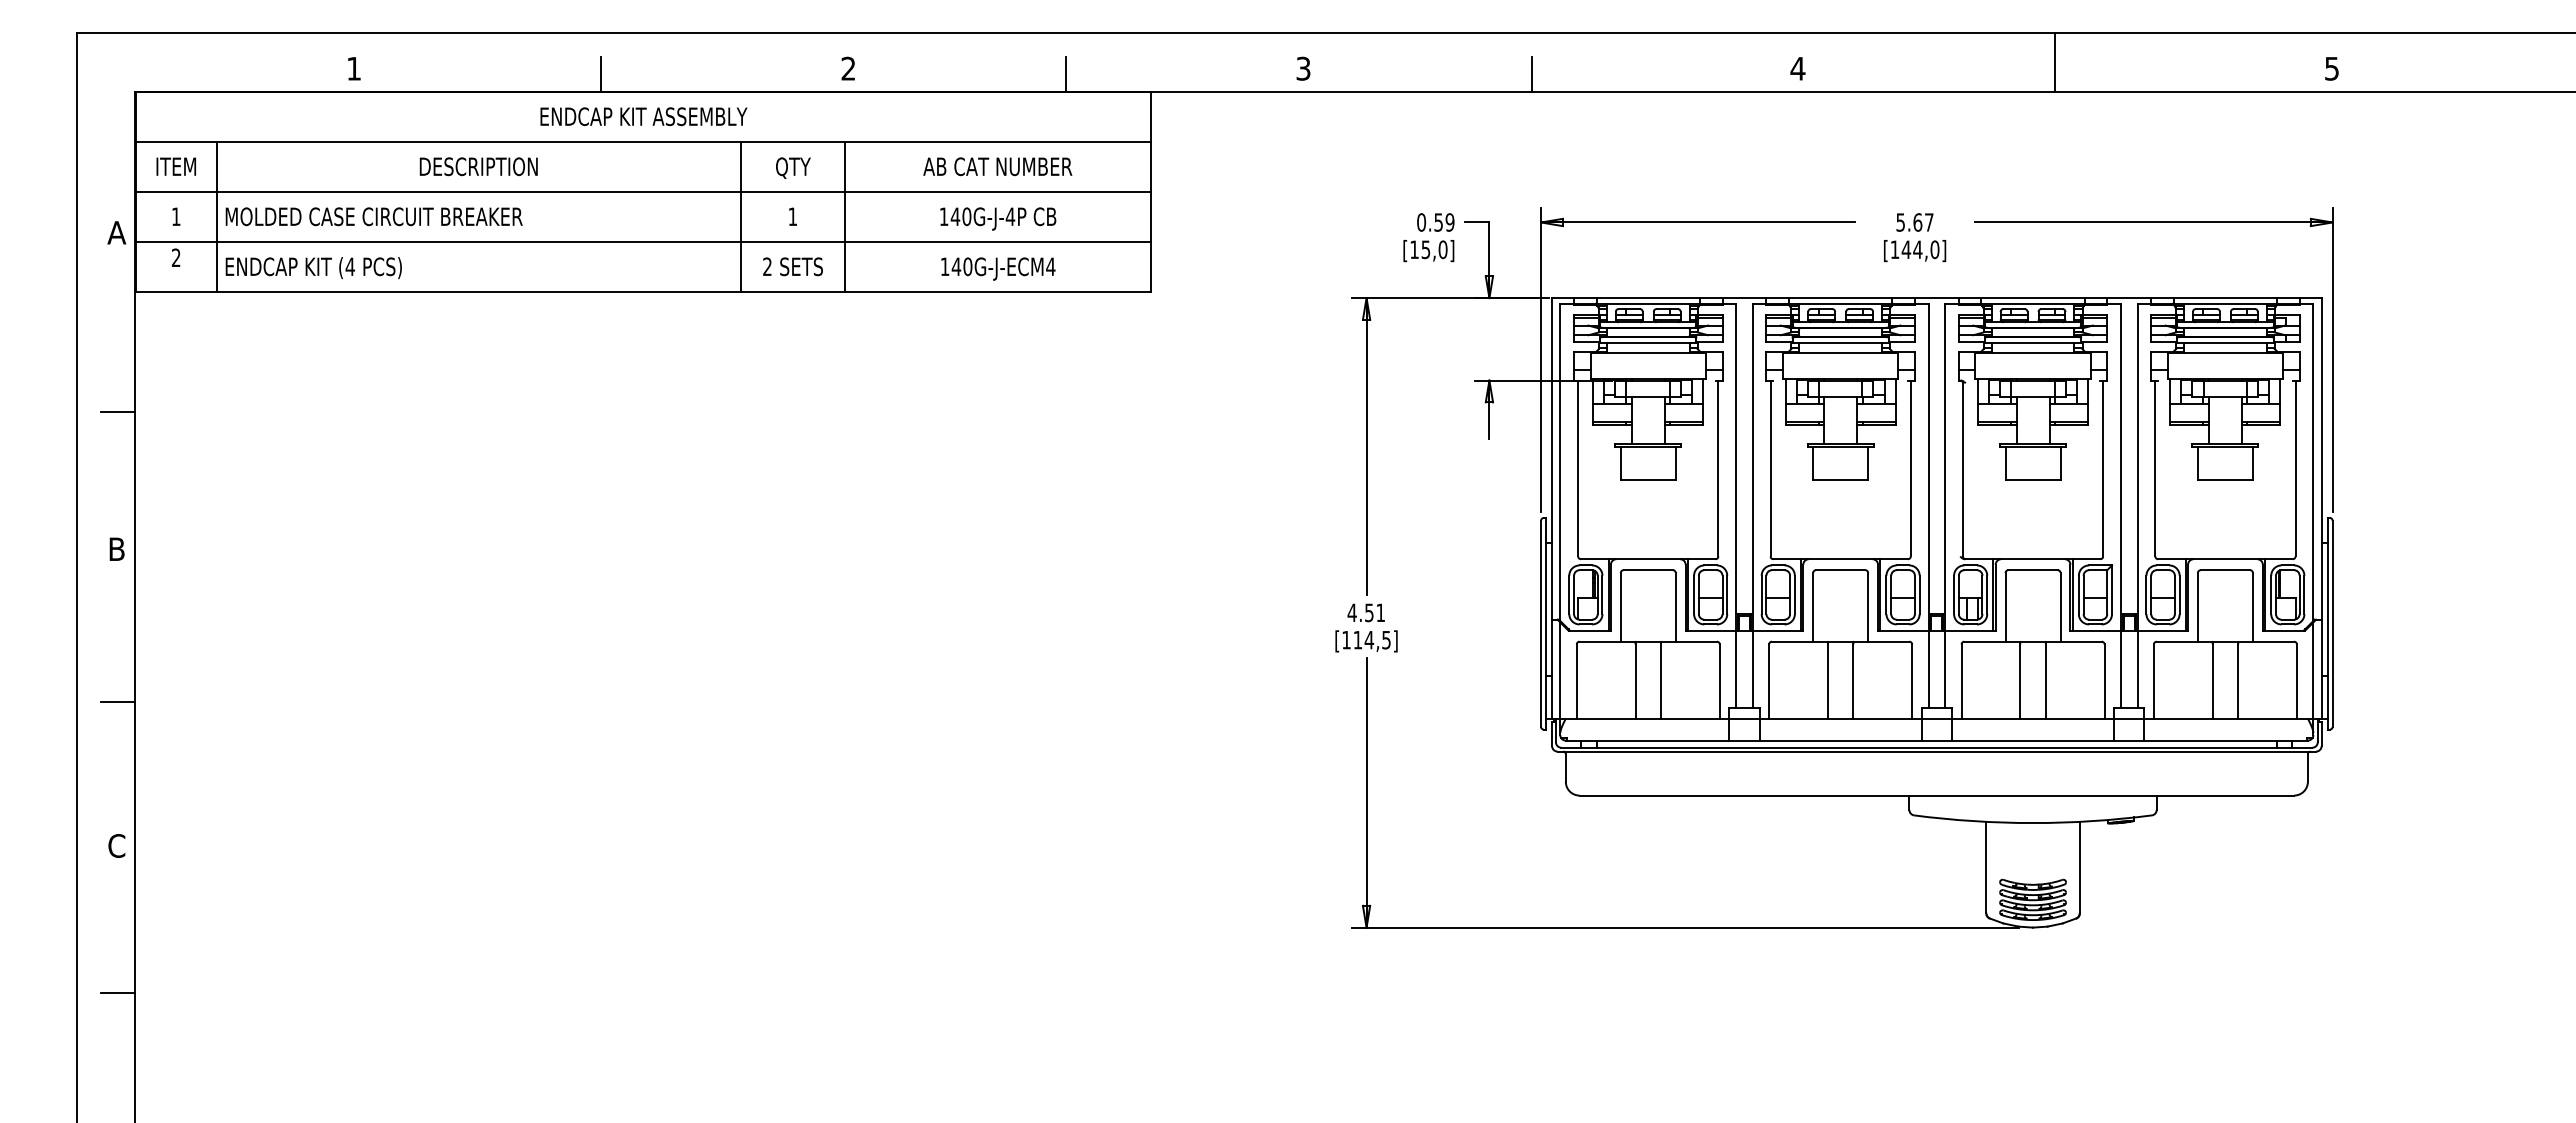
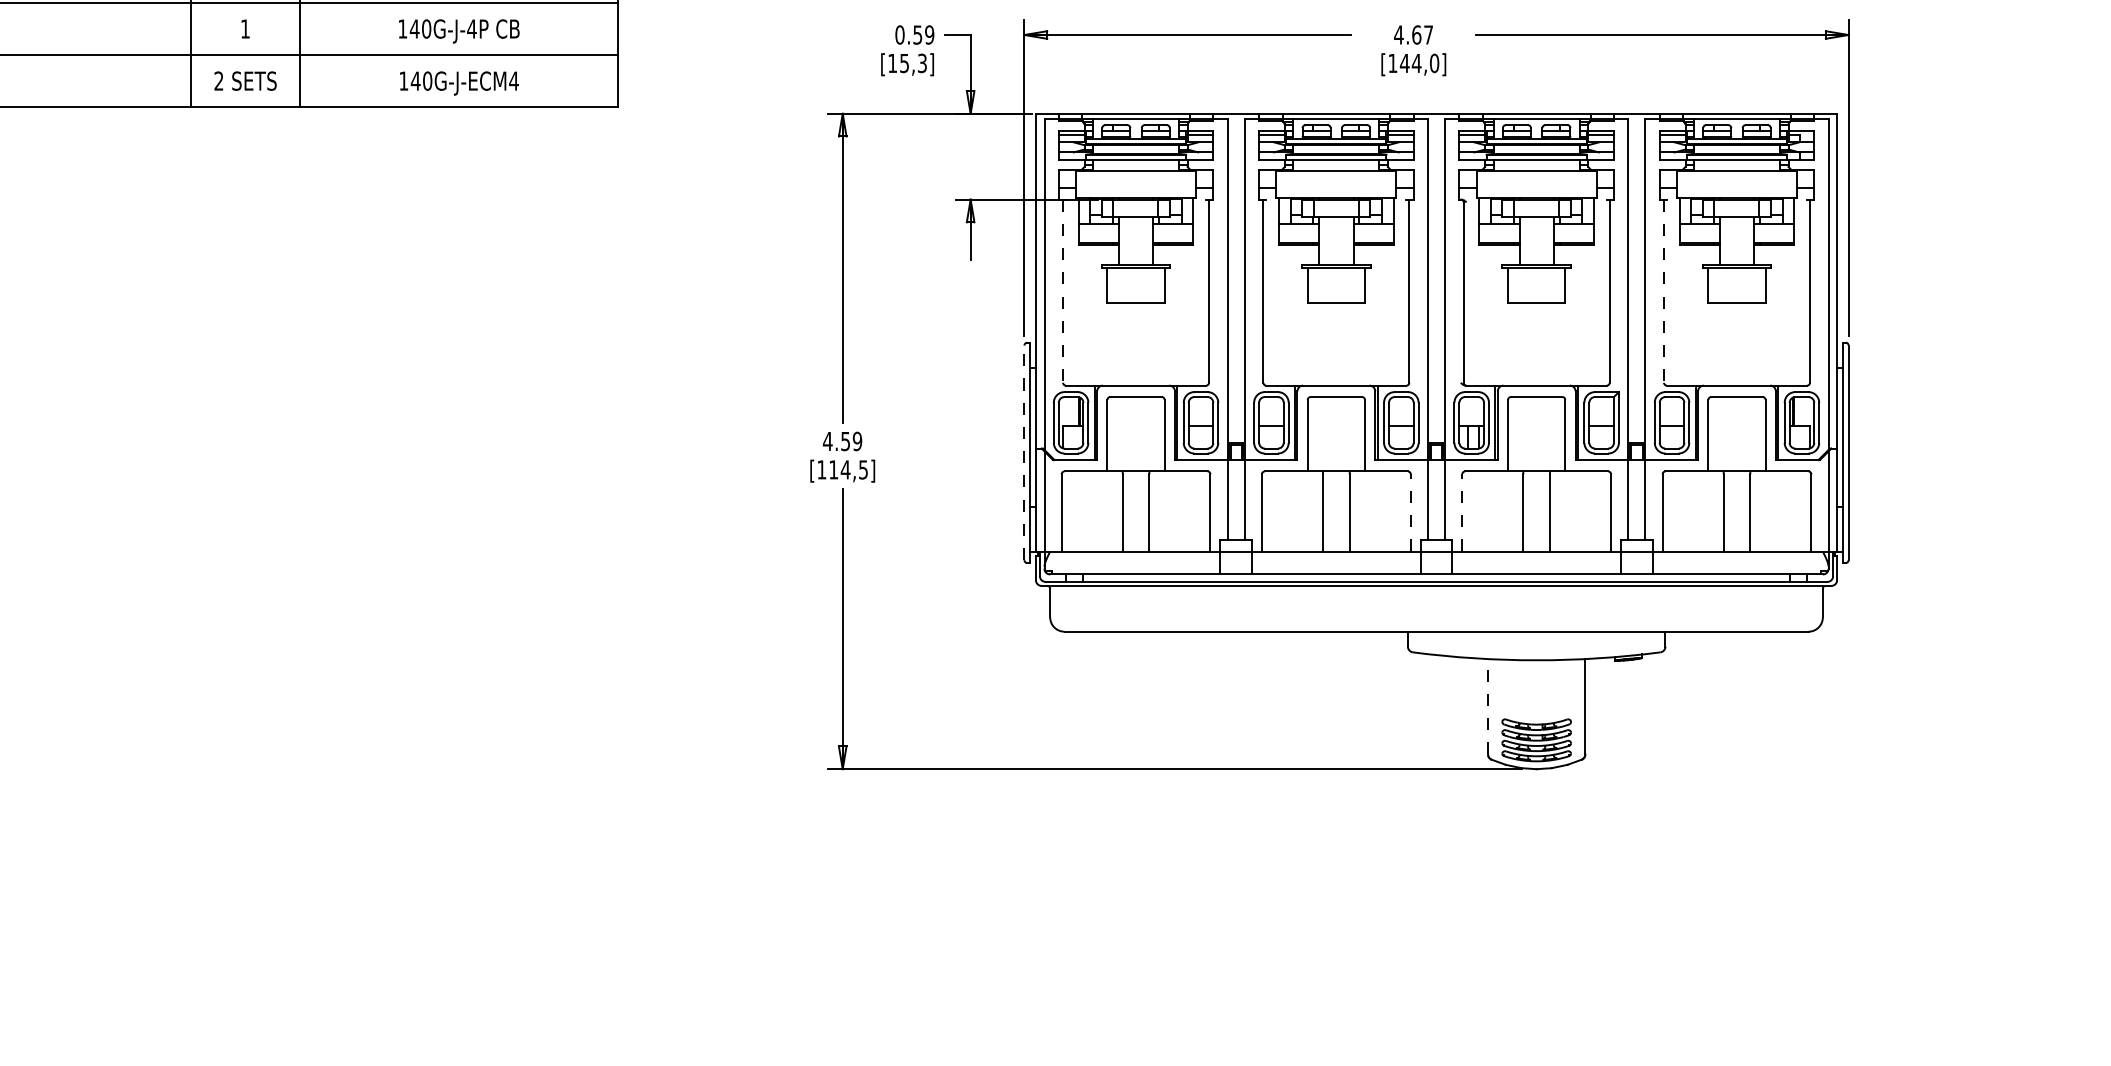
text: (1900, 222) -> (1398, 35), 5.67 -> 4.67
text: (1442, 249) -> (921, 63), [15,0] -> [15,3]
line: (1578, 468) -> (1063, 291), solid -> dashed
line: (2155, 468) -> (1664, 291), solid -> dashed
text: (1380, 612) -> (857, 441), 4.51 -> 4.59
line: (1541, 623) -> (1024, 452), solid -> dashed
line: (1912, 681) -> (1411, 512), solid -> dashed
line: (1961, 681) -> (1462, 512), solid -> dashed
line: (1986, 867) -> (1488, 706), solid -> dashed

